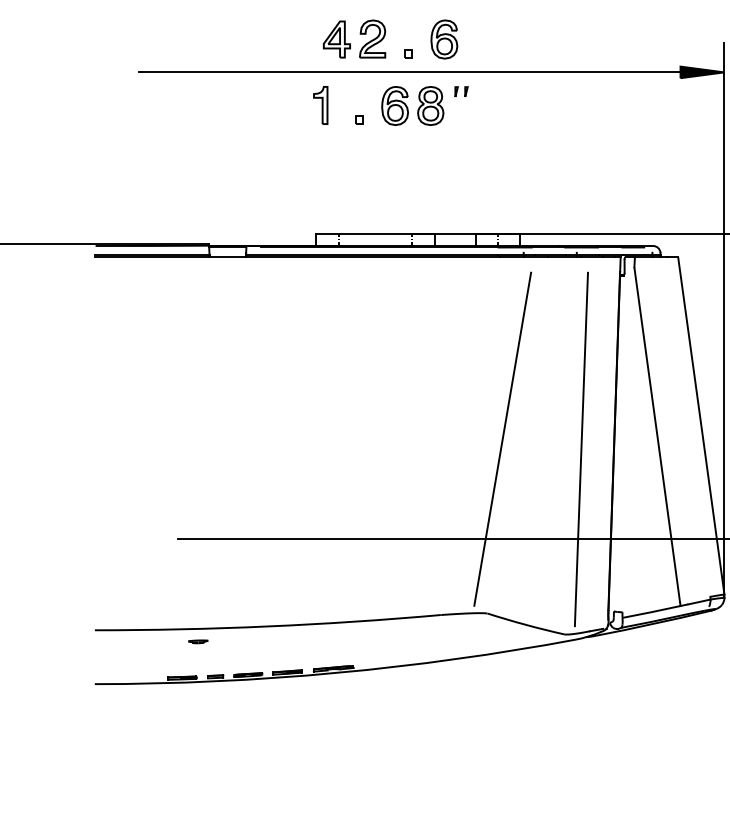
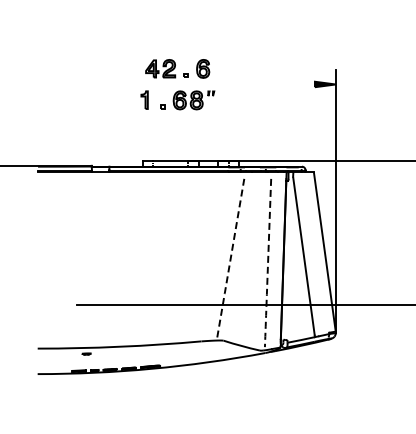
line: (409, 72) -> (186, 84), removed
line: (502, 439) -> (230, 258), solid -> dashed
arc: (582, 450) -> (268, 263), solid -> dashed

